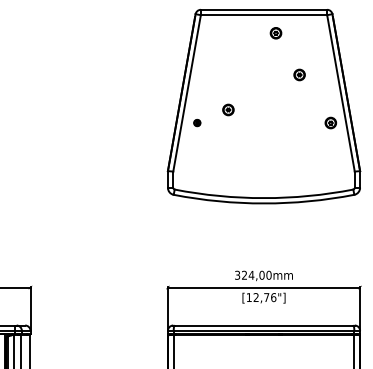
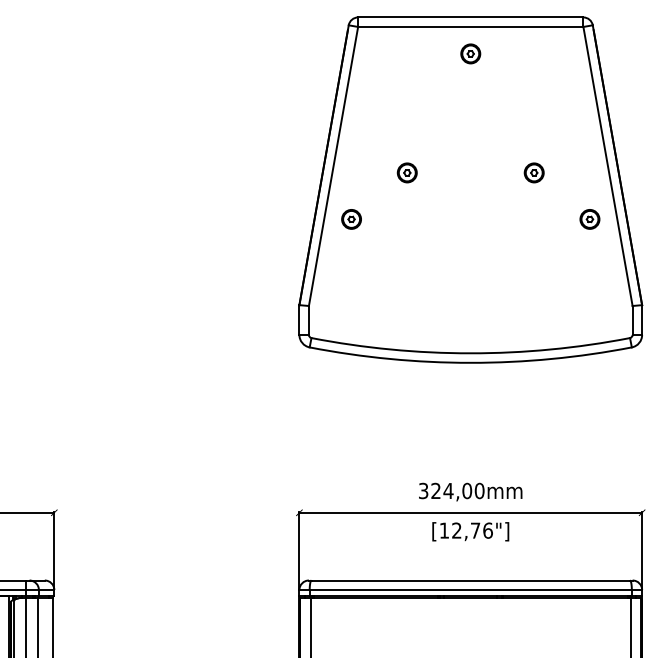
part: (275, 33) -> (469, 54), moved
part: (299, 74) -> (534, 172), moved
part: (228, 109) -> (407, 172), moved
part: (197, 122) -> (352, 218), size x1.67

